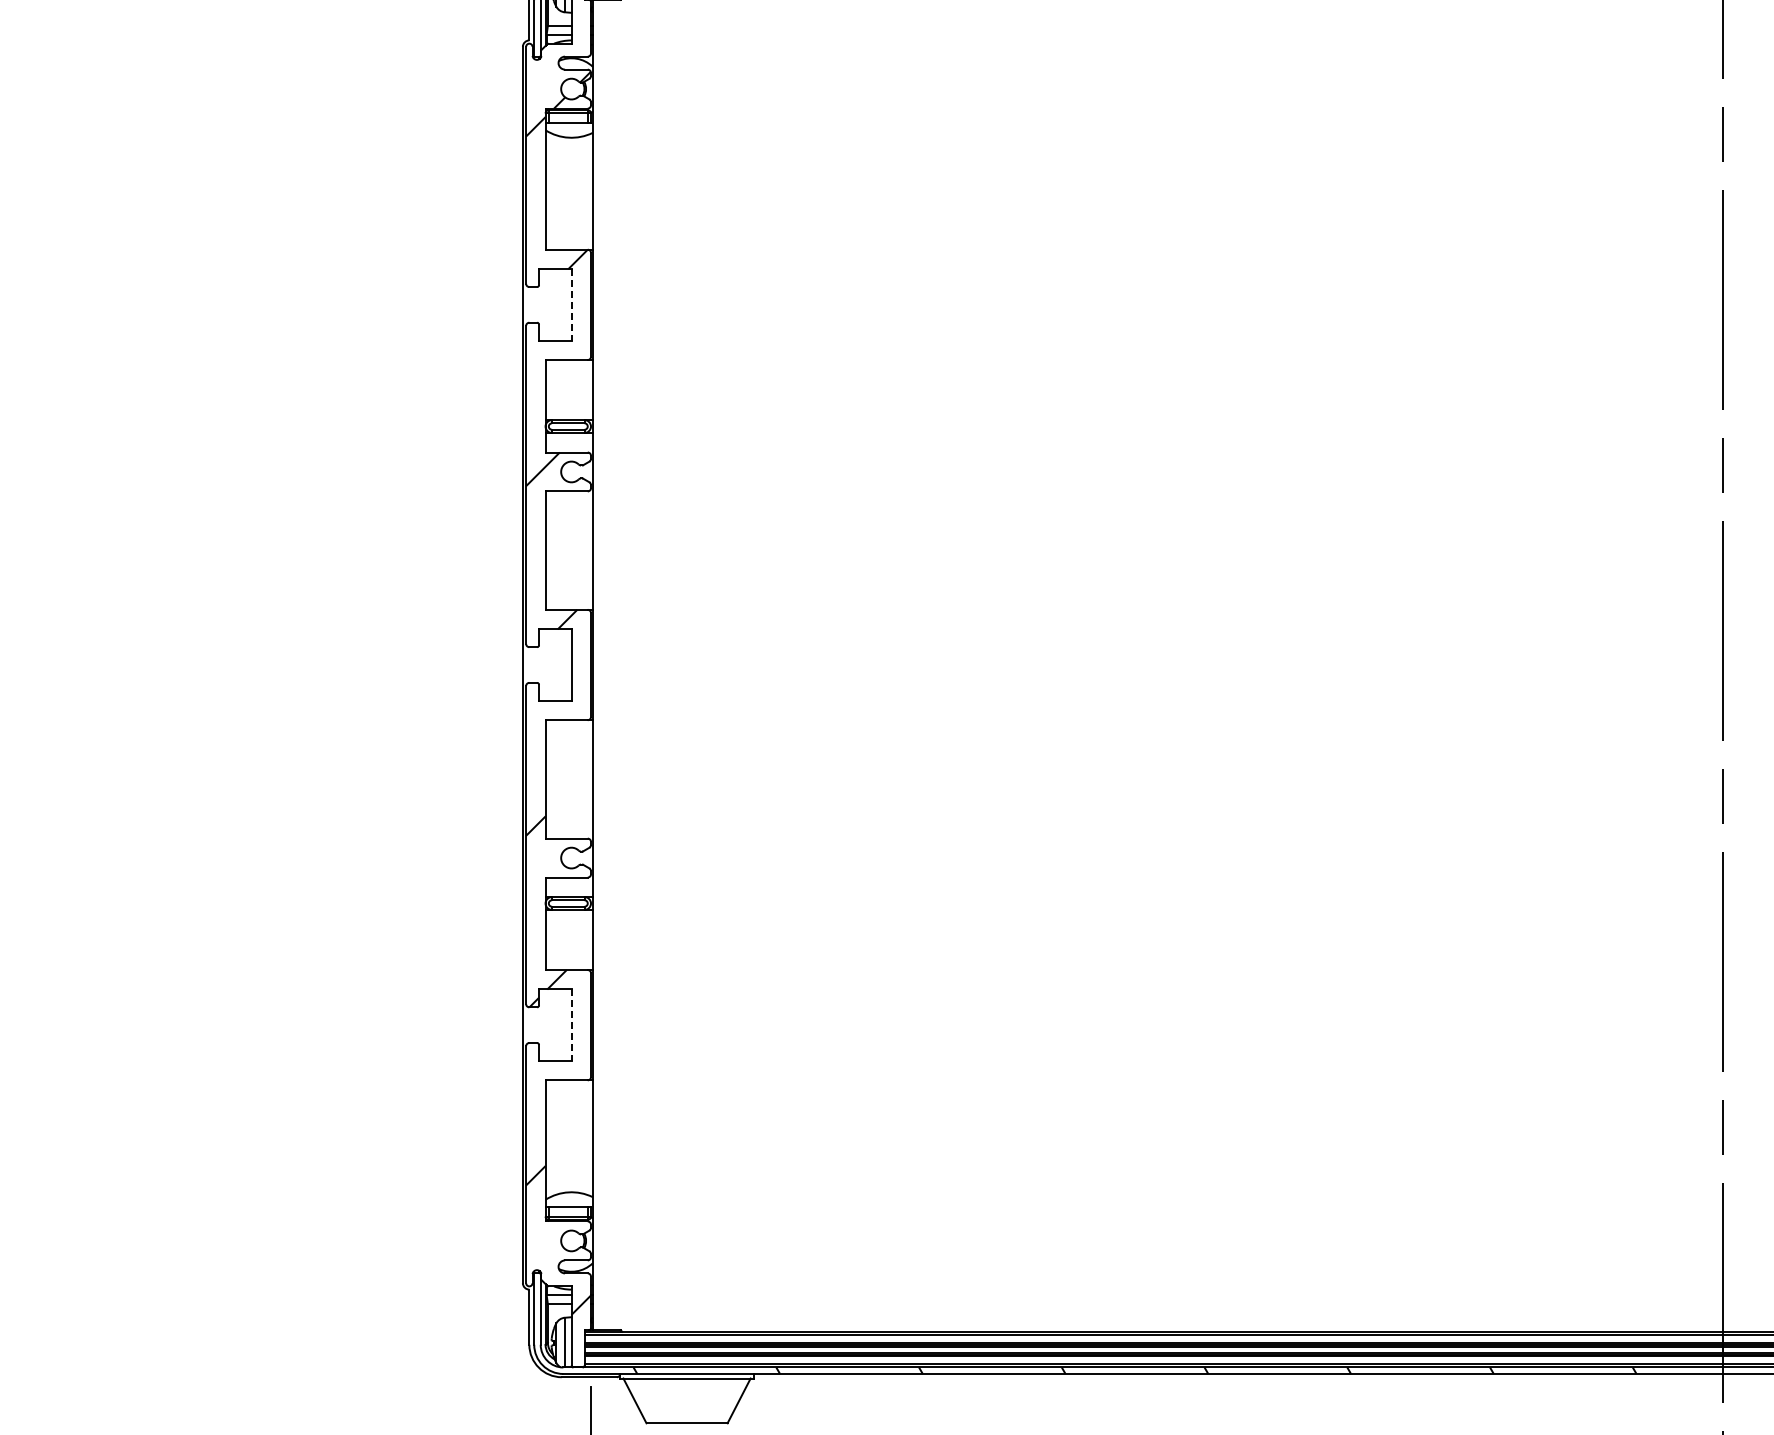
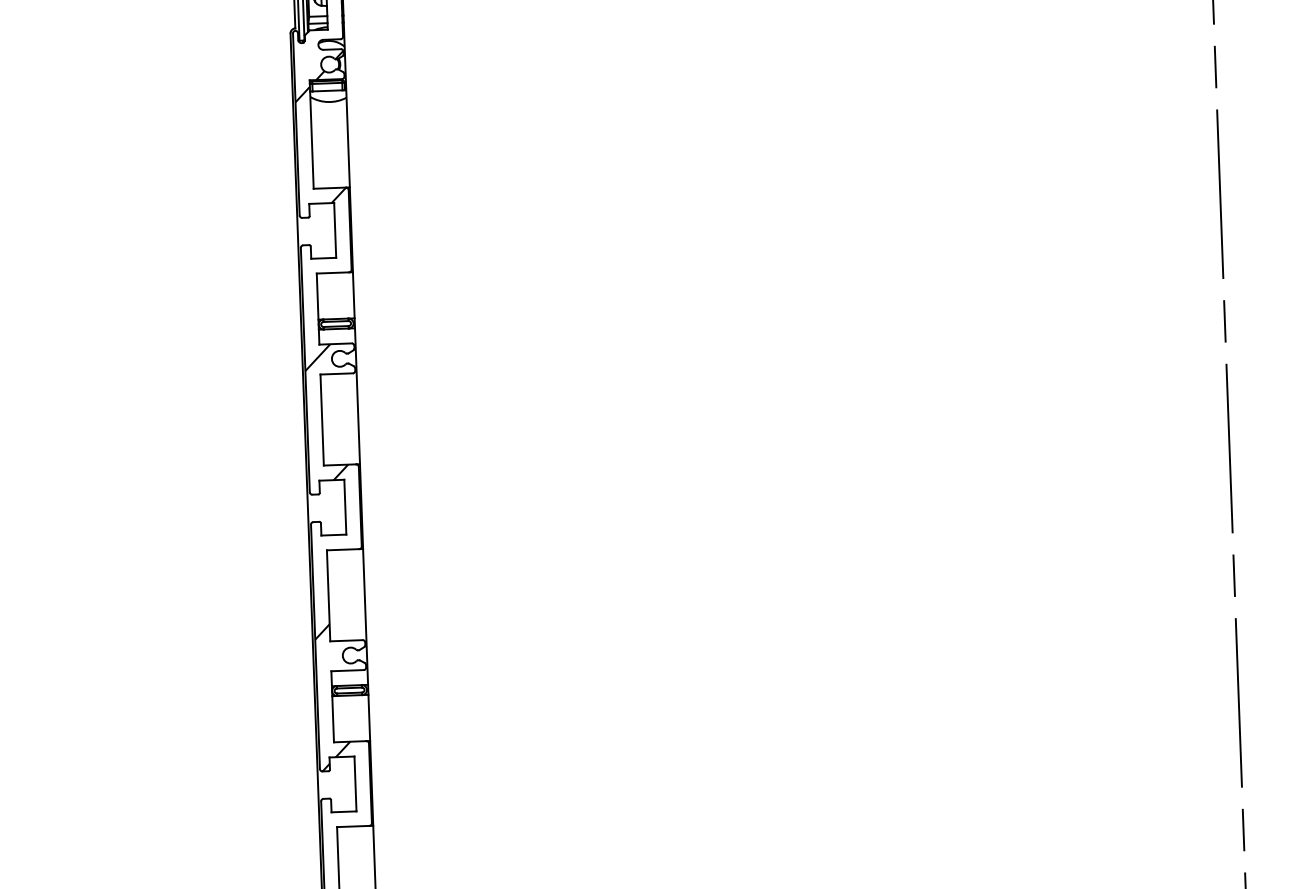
line: (571, 304) -> (335, 230), dashed -> solid
line: (571, 1025) -> (355, 784), dashed -> solid

